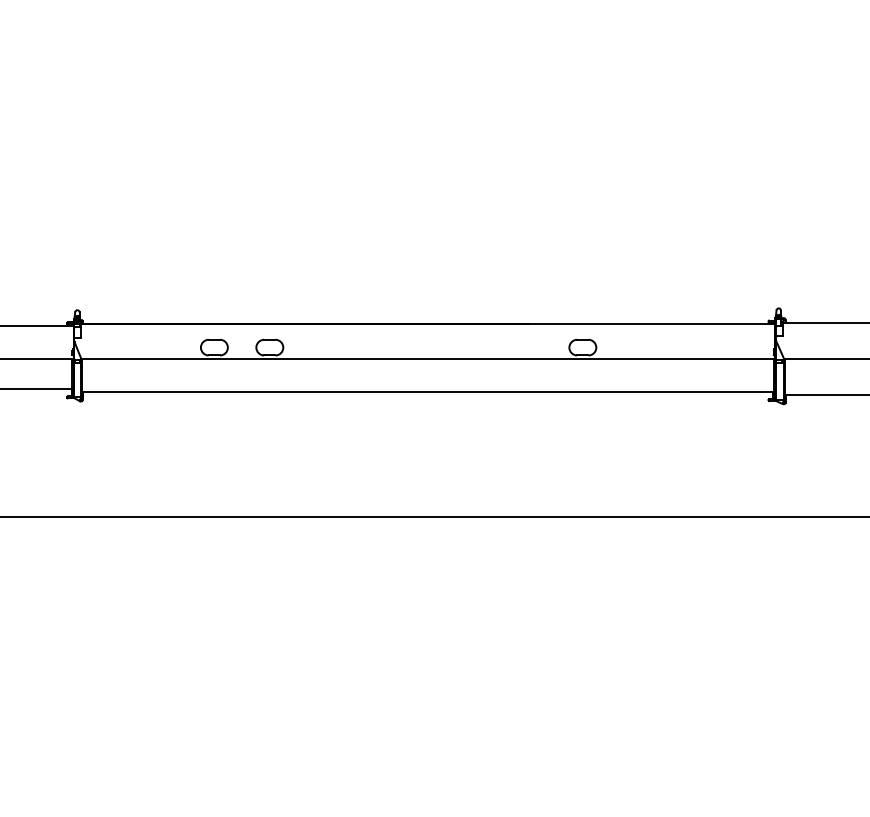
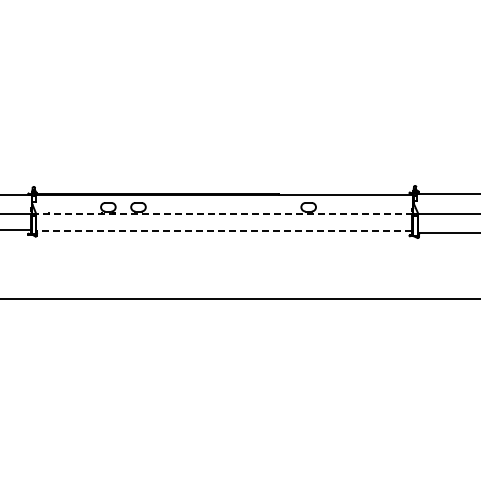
line: (428, 359) -> (224, 213), solid -> dashed
line: (426, 392) -> (223, 231), solid -> dashed

